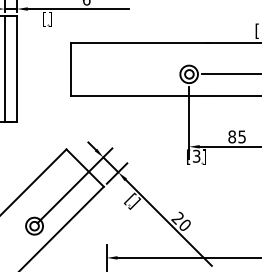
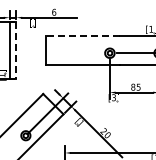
line: (138, 43) -> (82, 36), solid -> dashed
line: (17, 69) -> (16, 50), solid -> dashed

